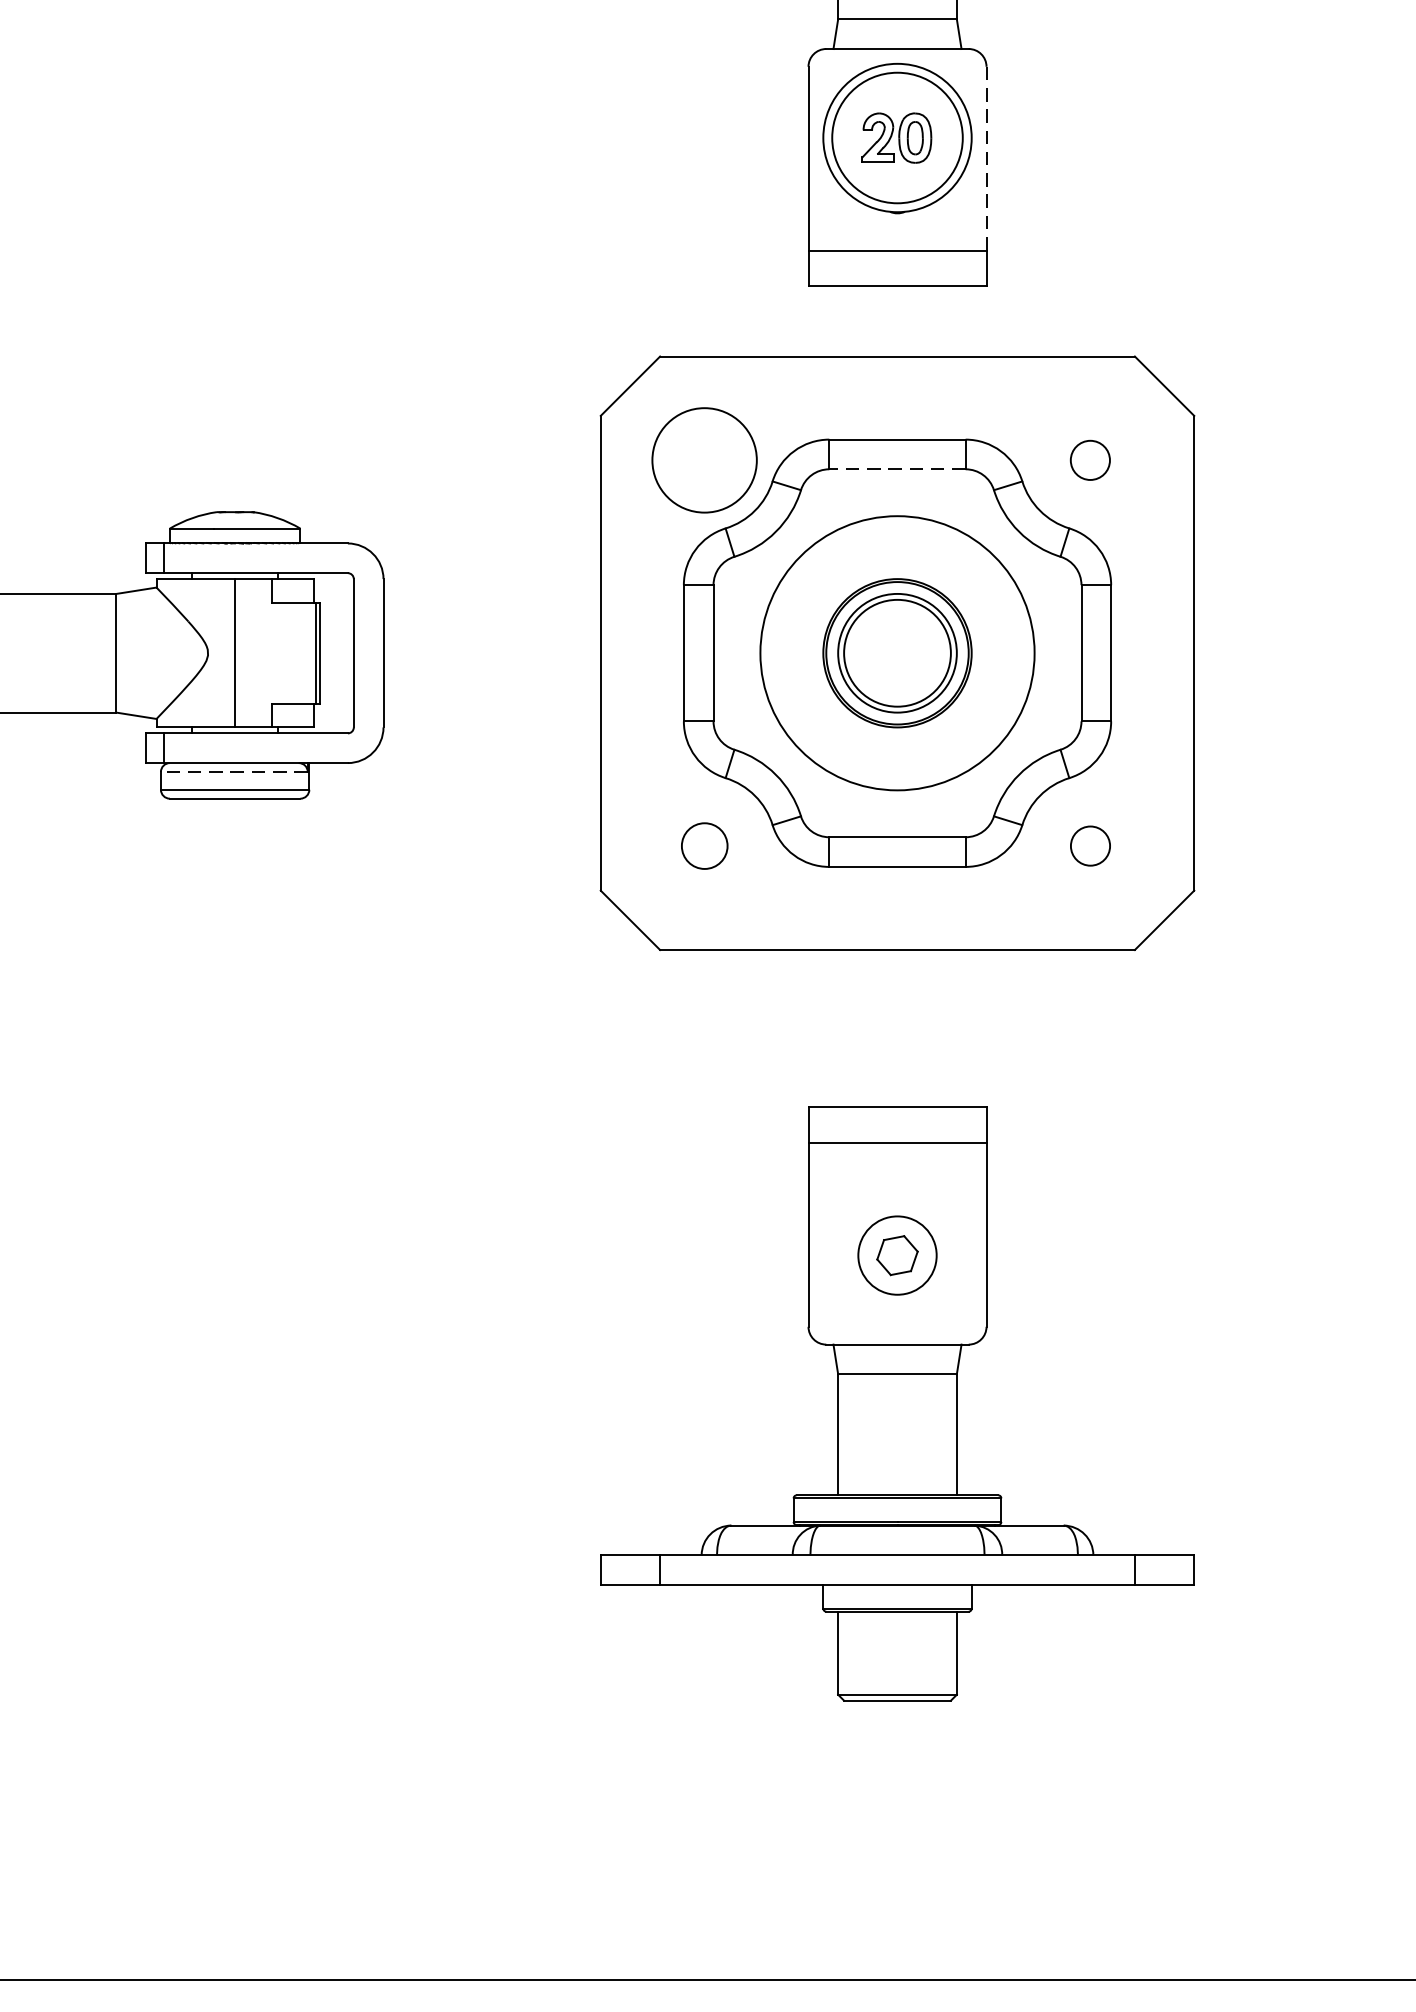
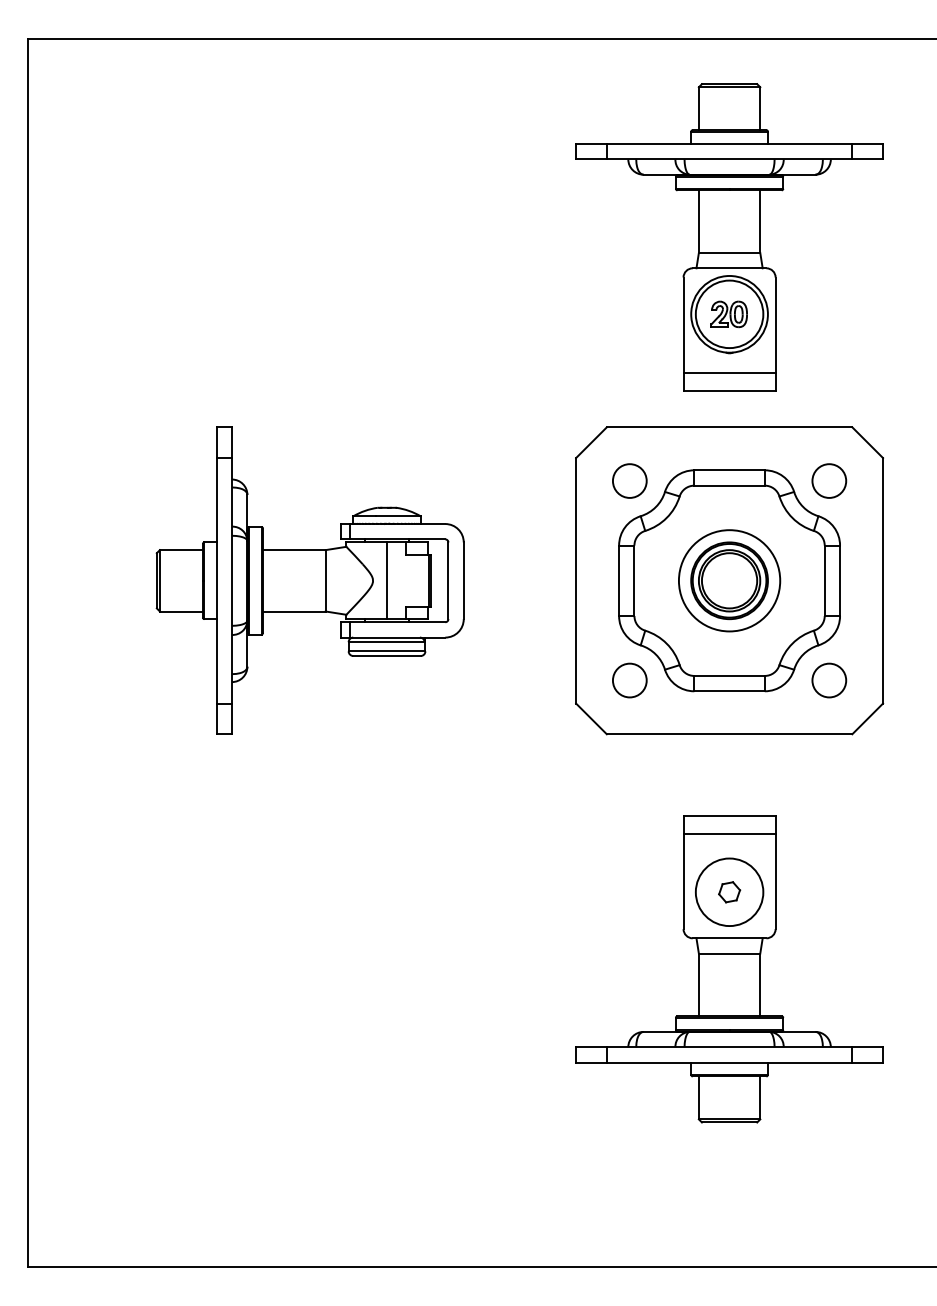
line: (986, 159) -> (775, 325), dashed -> solid
circle: (703, 459) -> (629, 480), size x0.62
circle: (1090, 459) -> (829, 480), size x1.67
line: (897, 468) -> (729, 485), dashed -> solid
circle: (897, 652) -> (729, 580), size x0.71
line: (234, 772) -> (386, 642), dashed -> solid
circle: (703, 846) -> (629, 680), size x1.43
circle: (1090, 846) -> (829, 680), size x1.67
circle: (897, 1255) -> (729, 892), size x1.67

